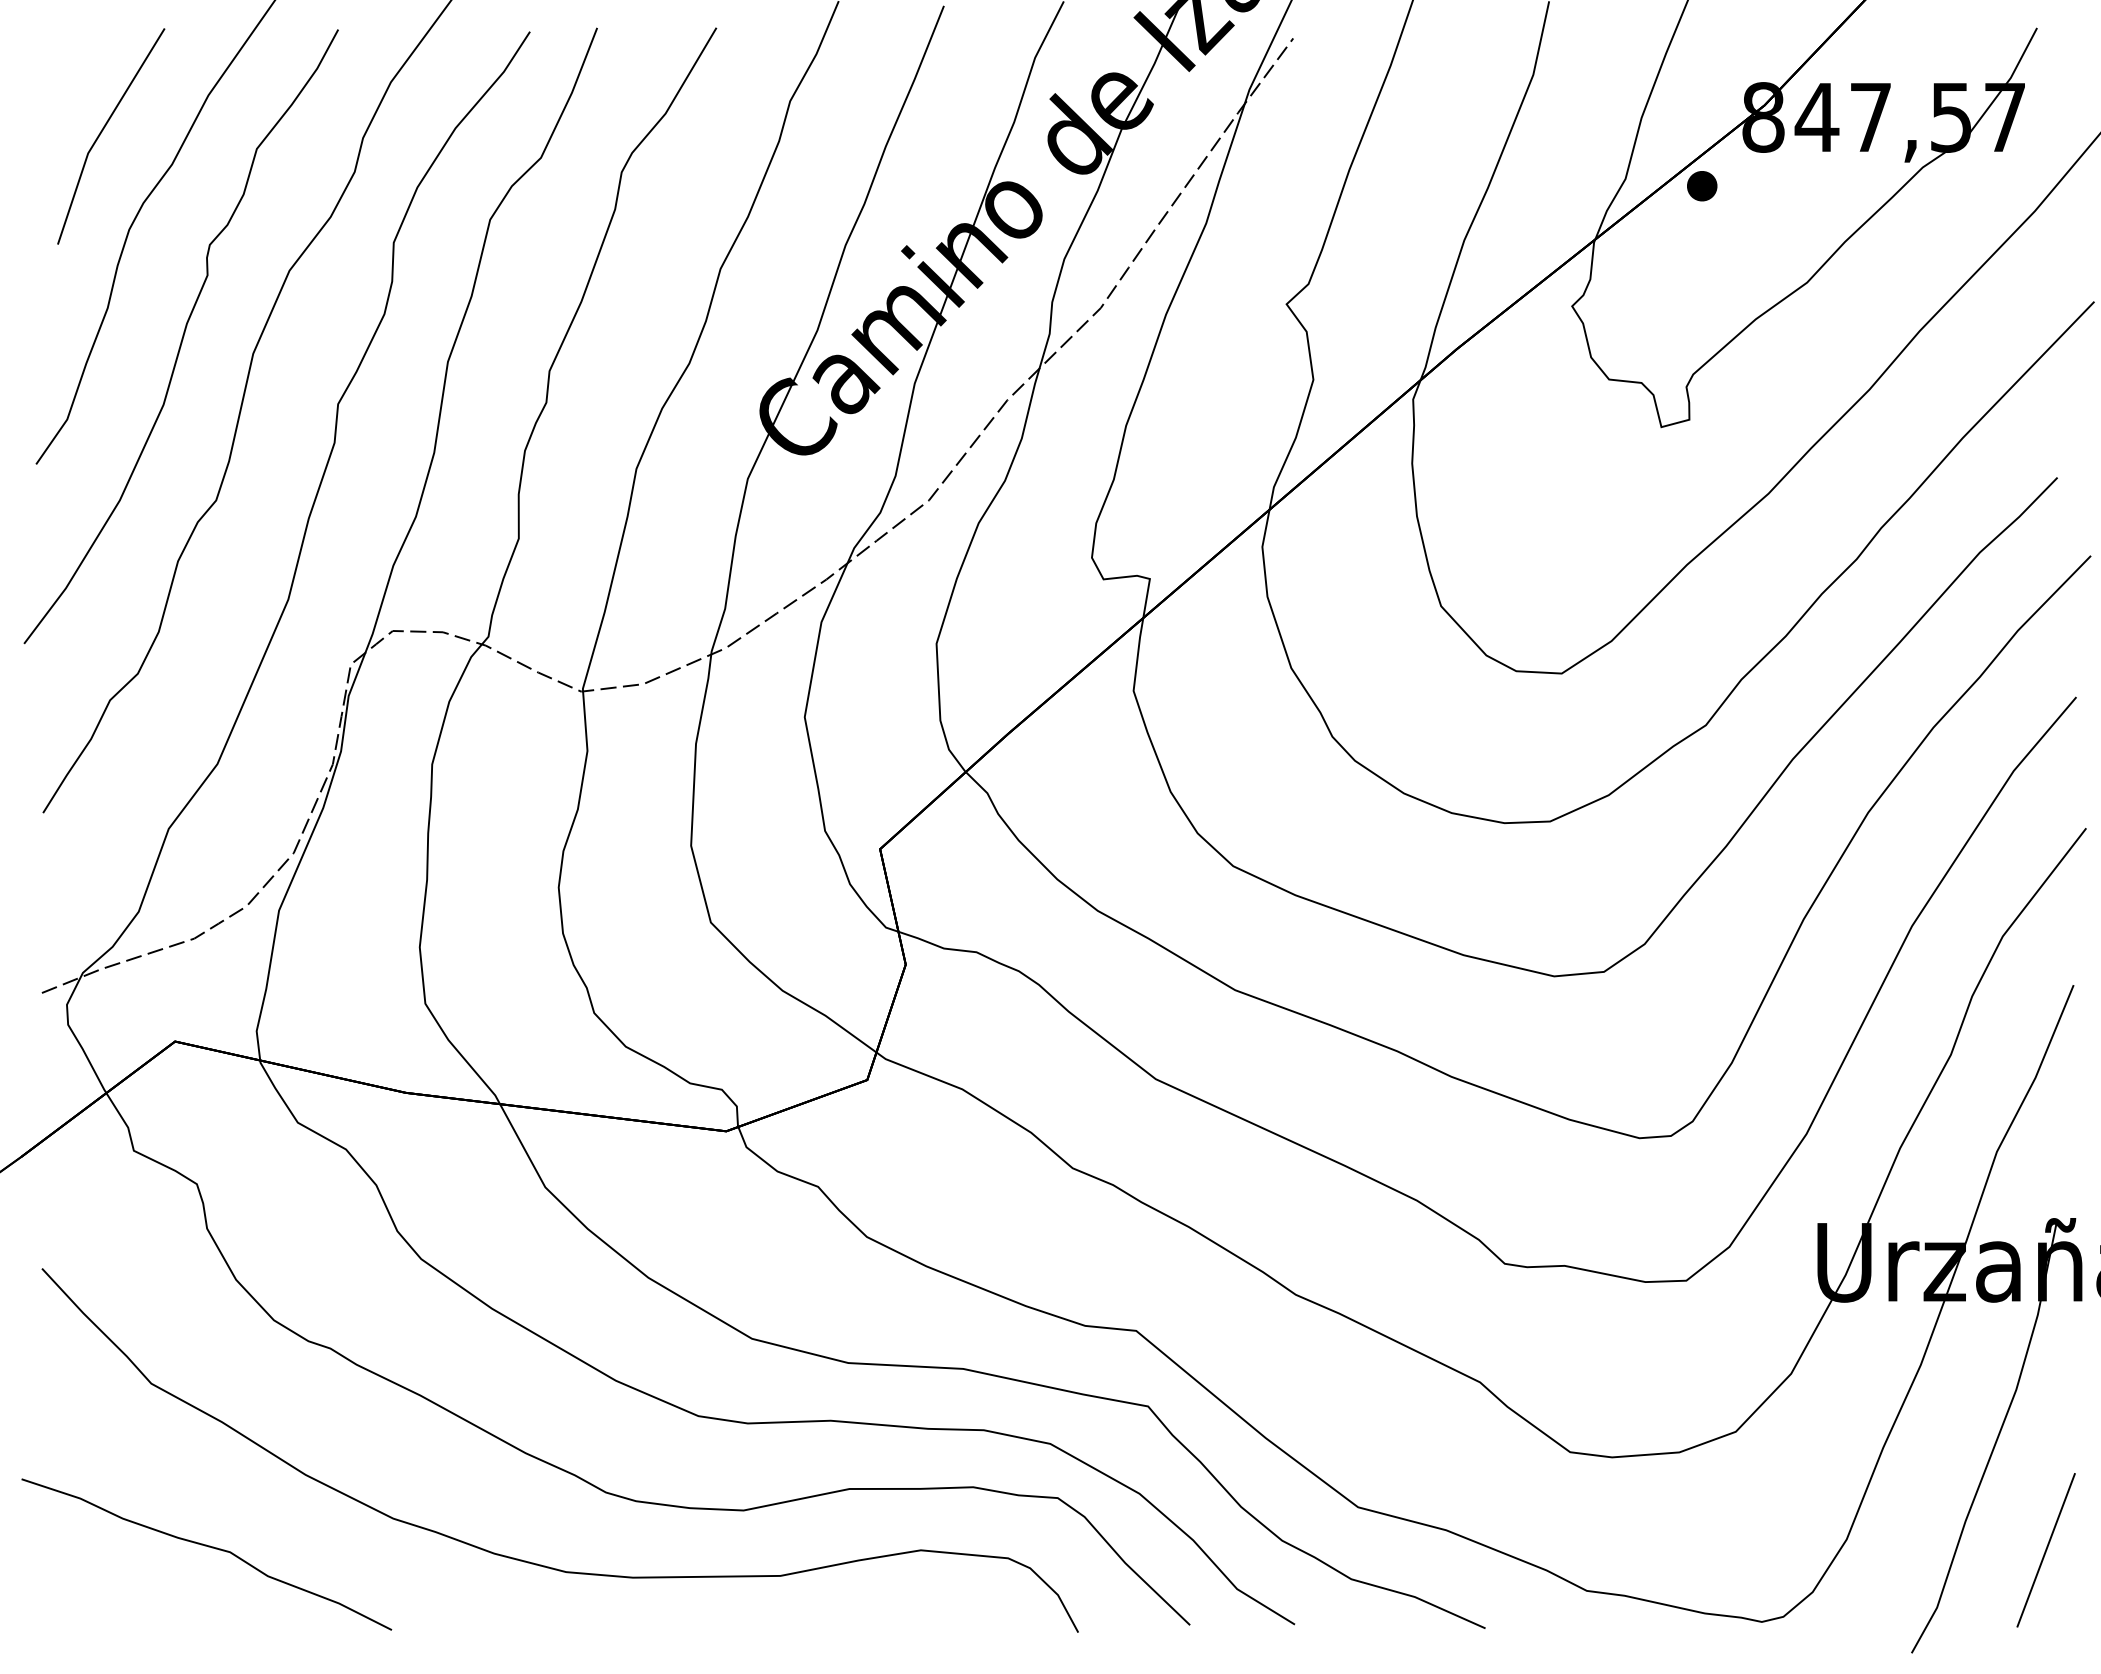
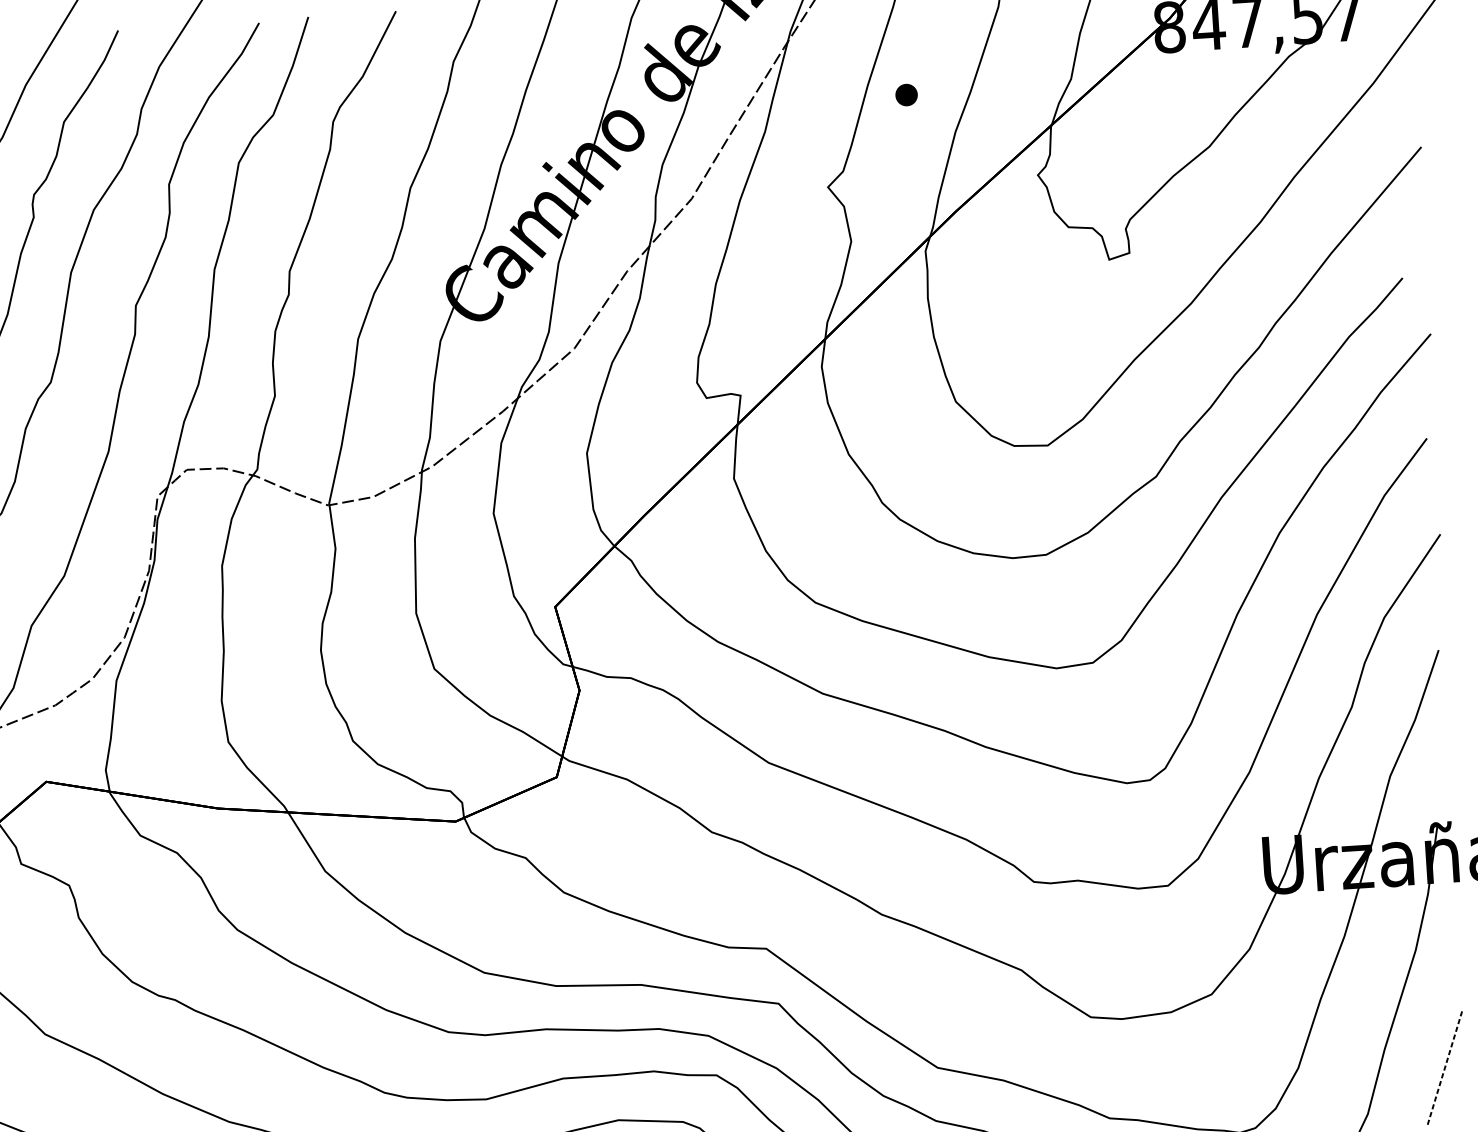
part: (1702, 186) -> (906, 95), moved
line: (2046, 1549) -> (1445, 1066), solid -> dashed

